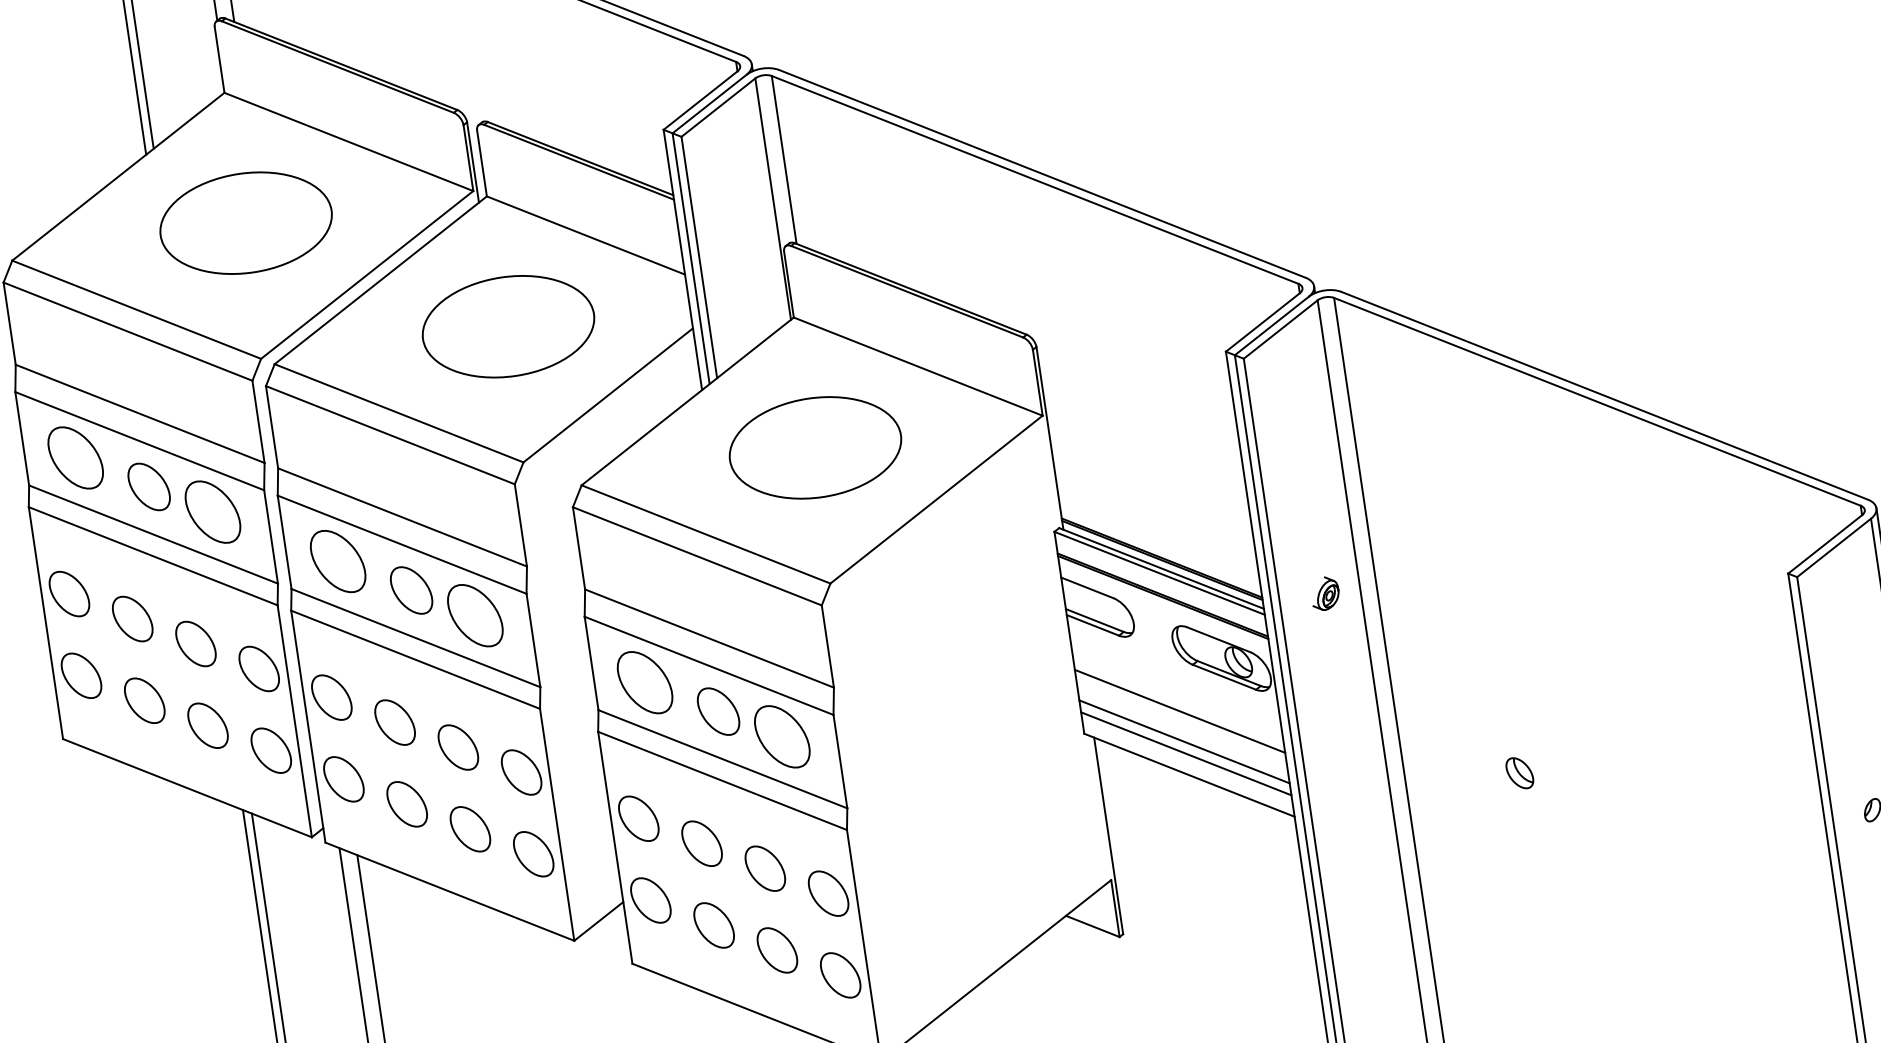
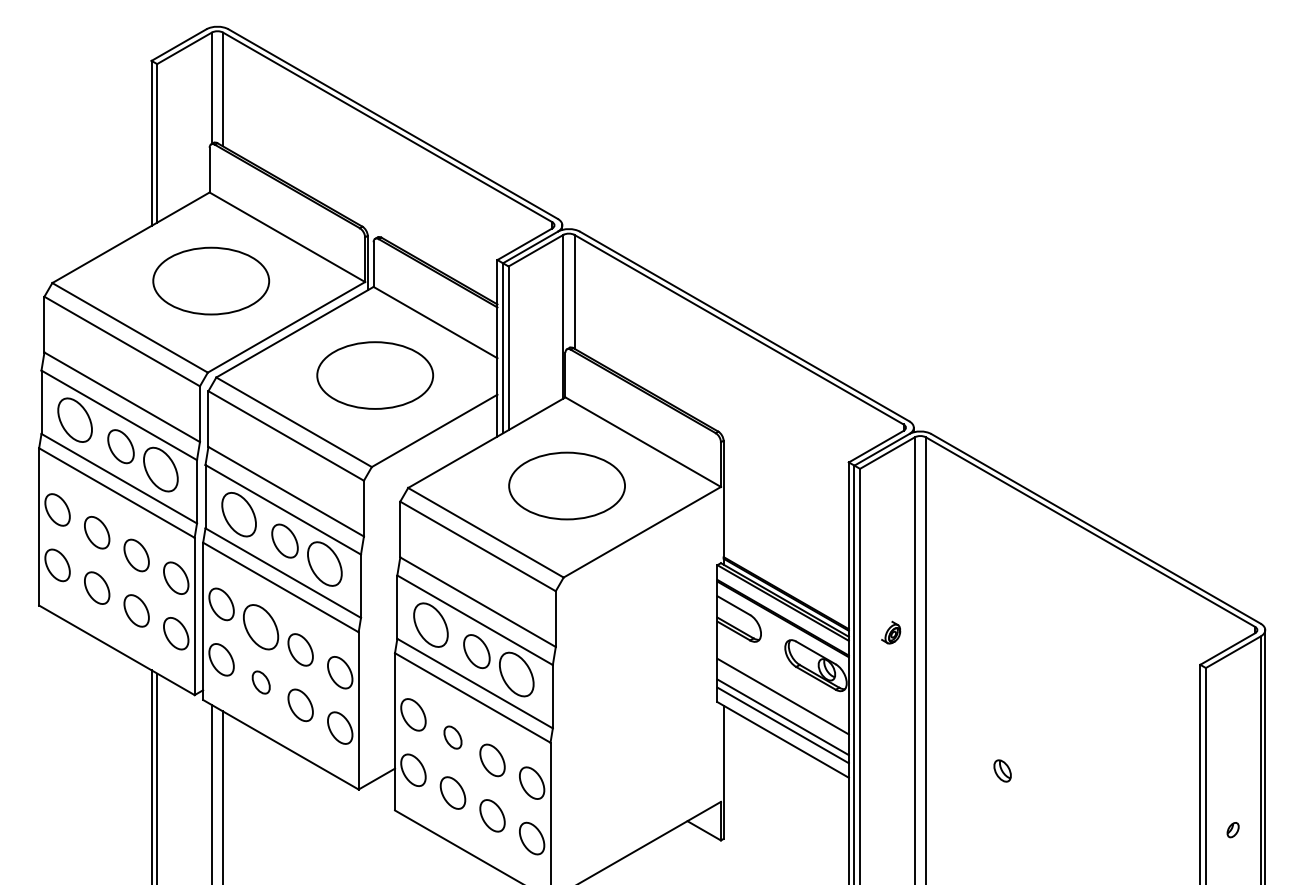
part: (395, 721) -> (261, 626), size x1.4
part: (407, 804) -> (261, 682), size x0.7
part: (701, 843) -> (452, 737), size x0.7

